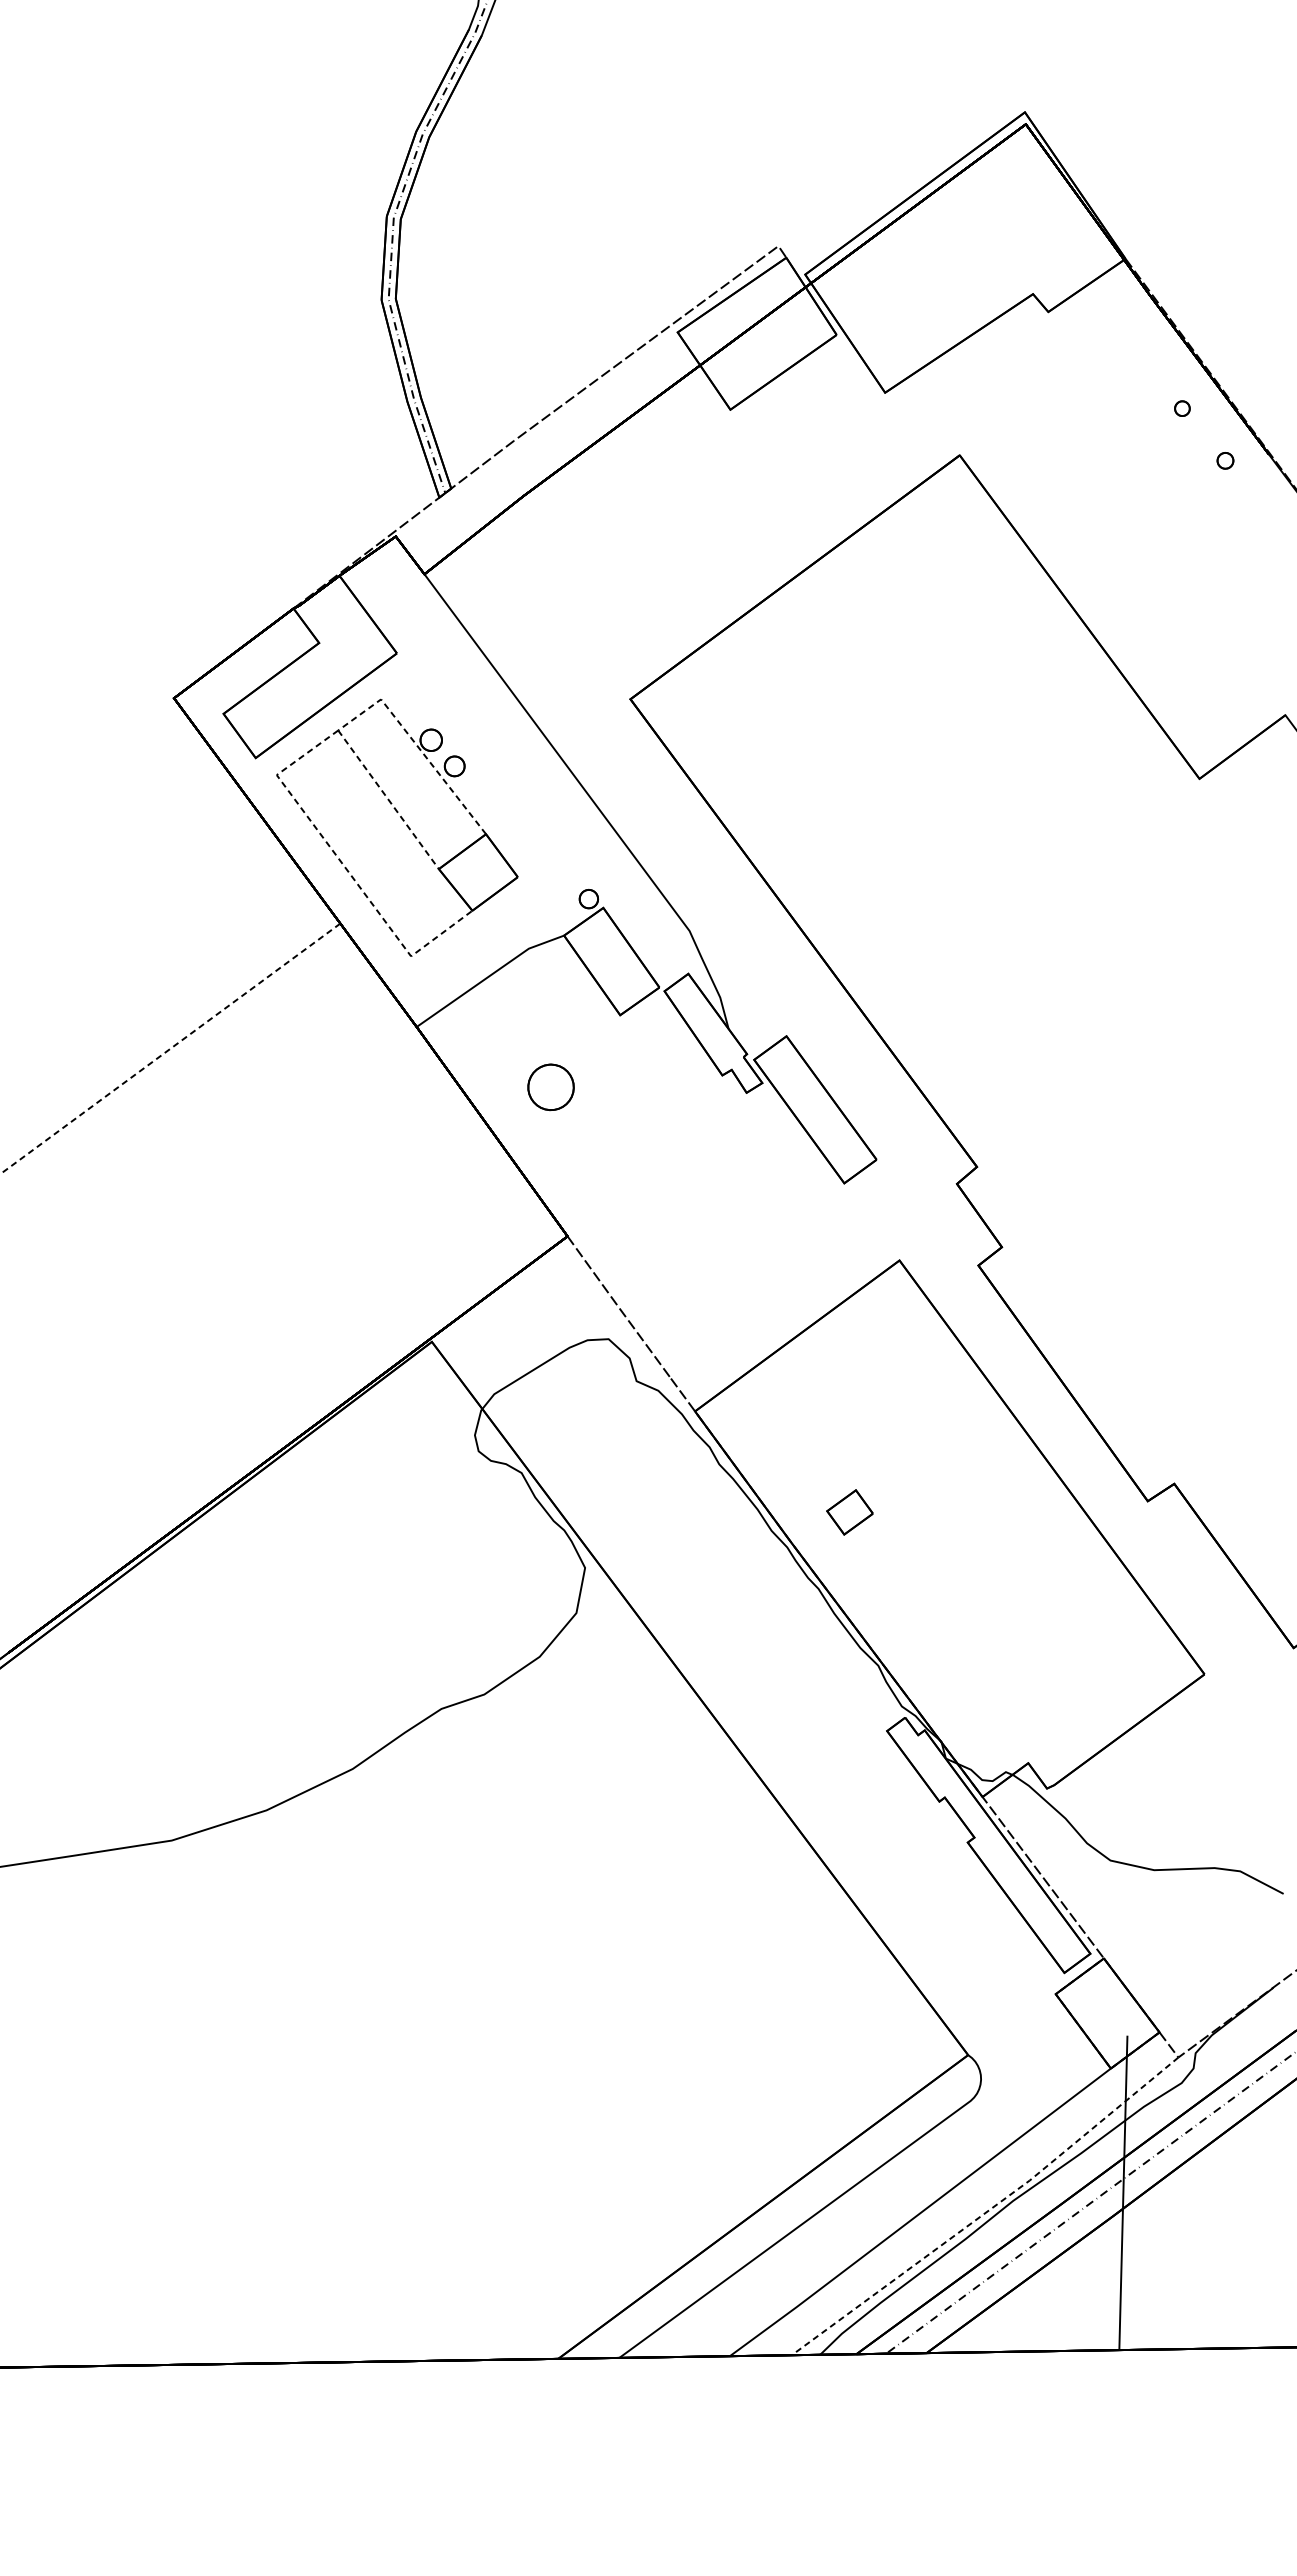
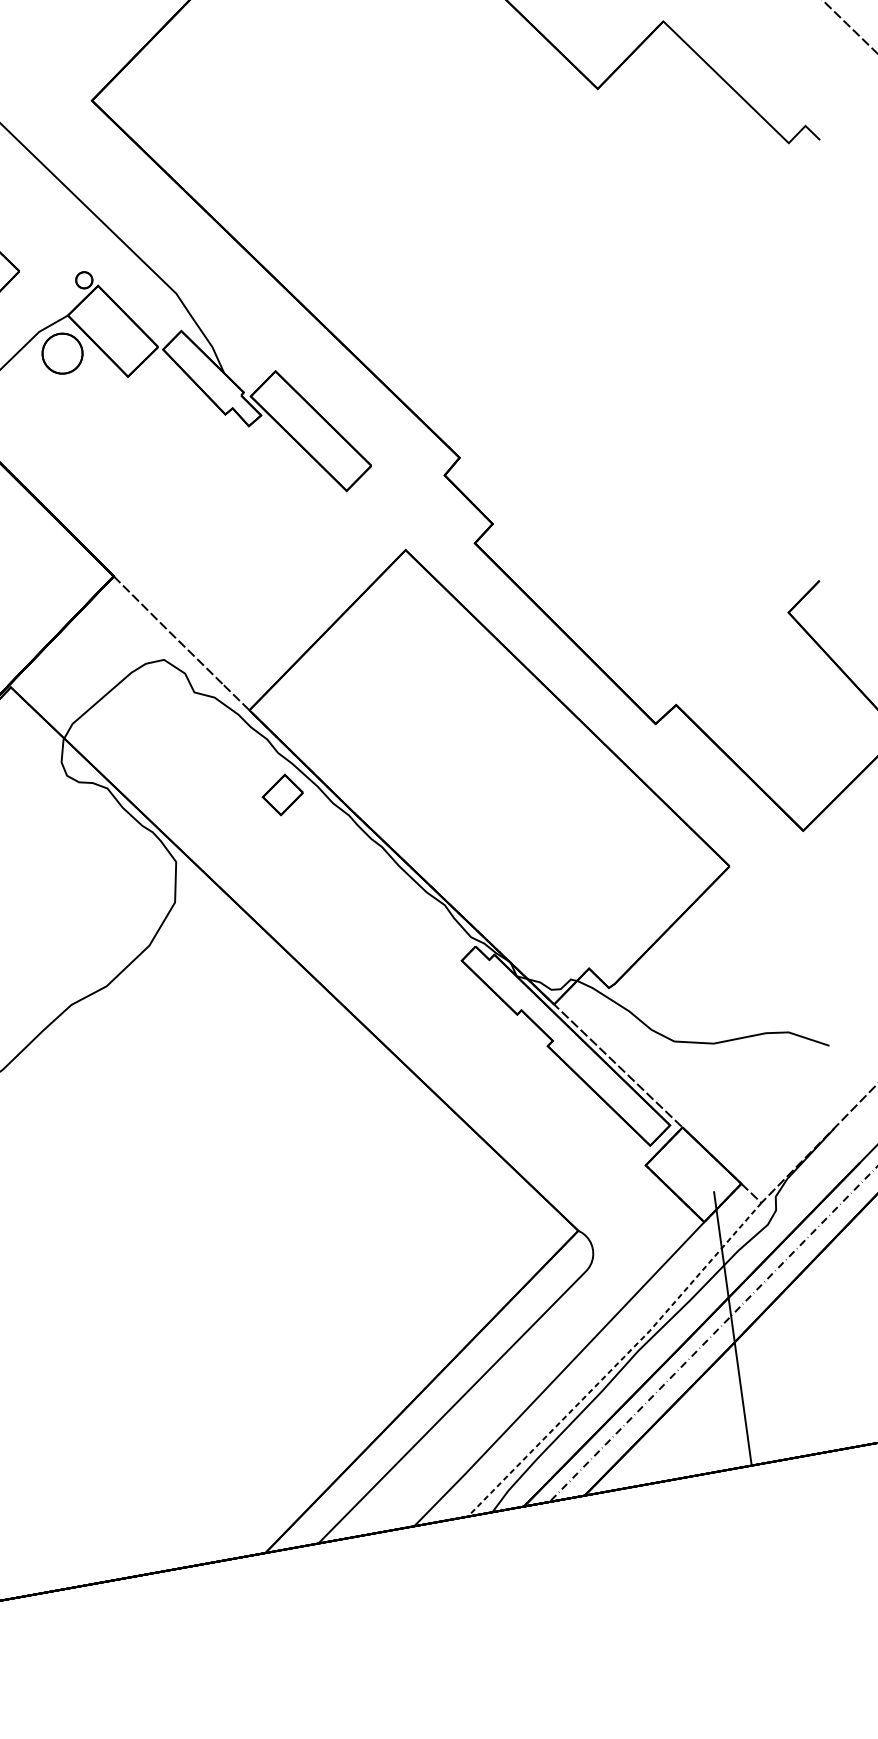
part: (550, 1087) -> (62, 353), moved
part: (849, 1512) -> (282, 795), moved

